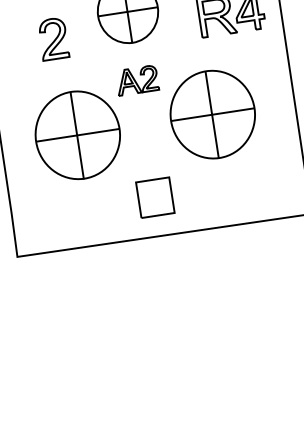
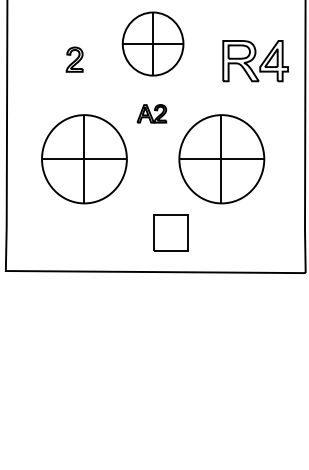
part: (53, 38) -> (74, 59), size x0.6
part: (136, 80) -> (151, 113), size x0.7
part: (154, 197) -> (170, 232), moved

